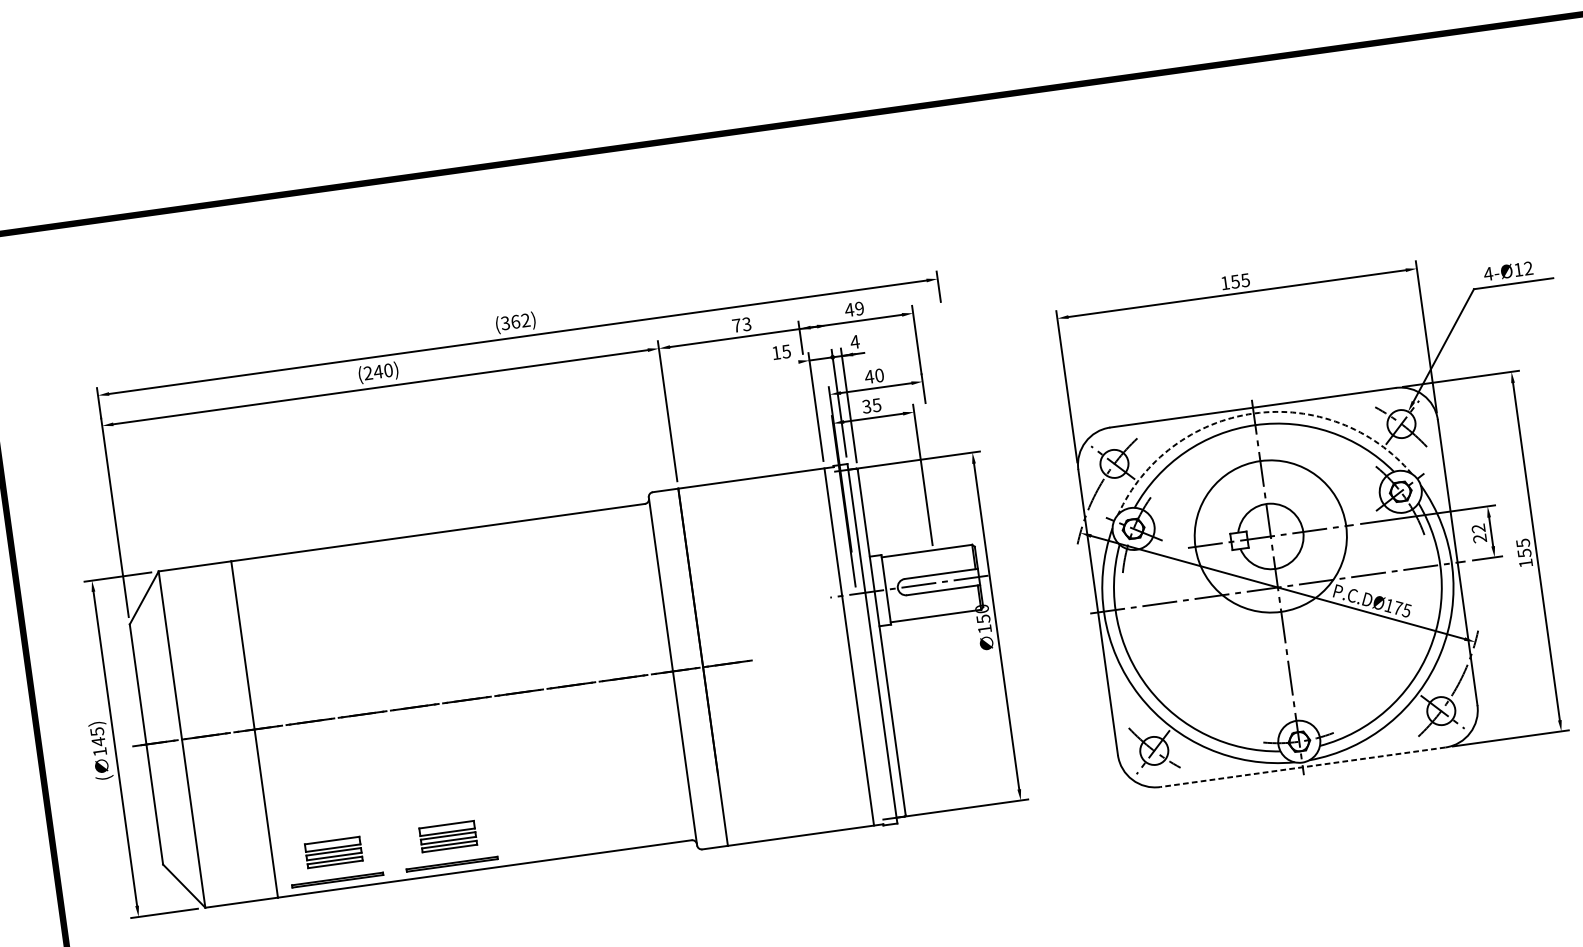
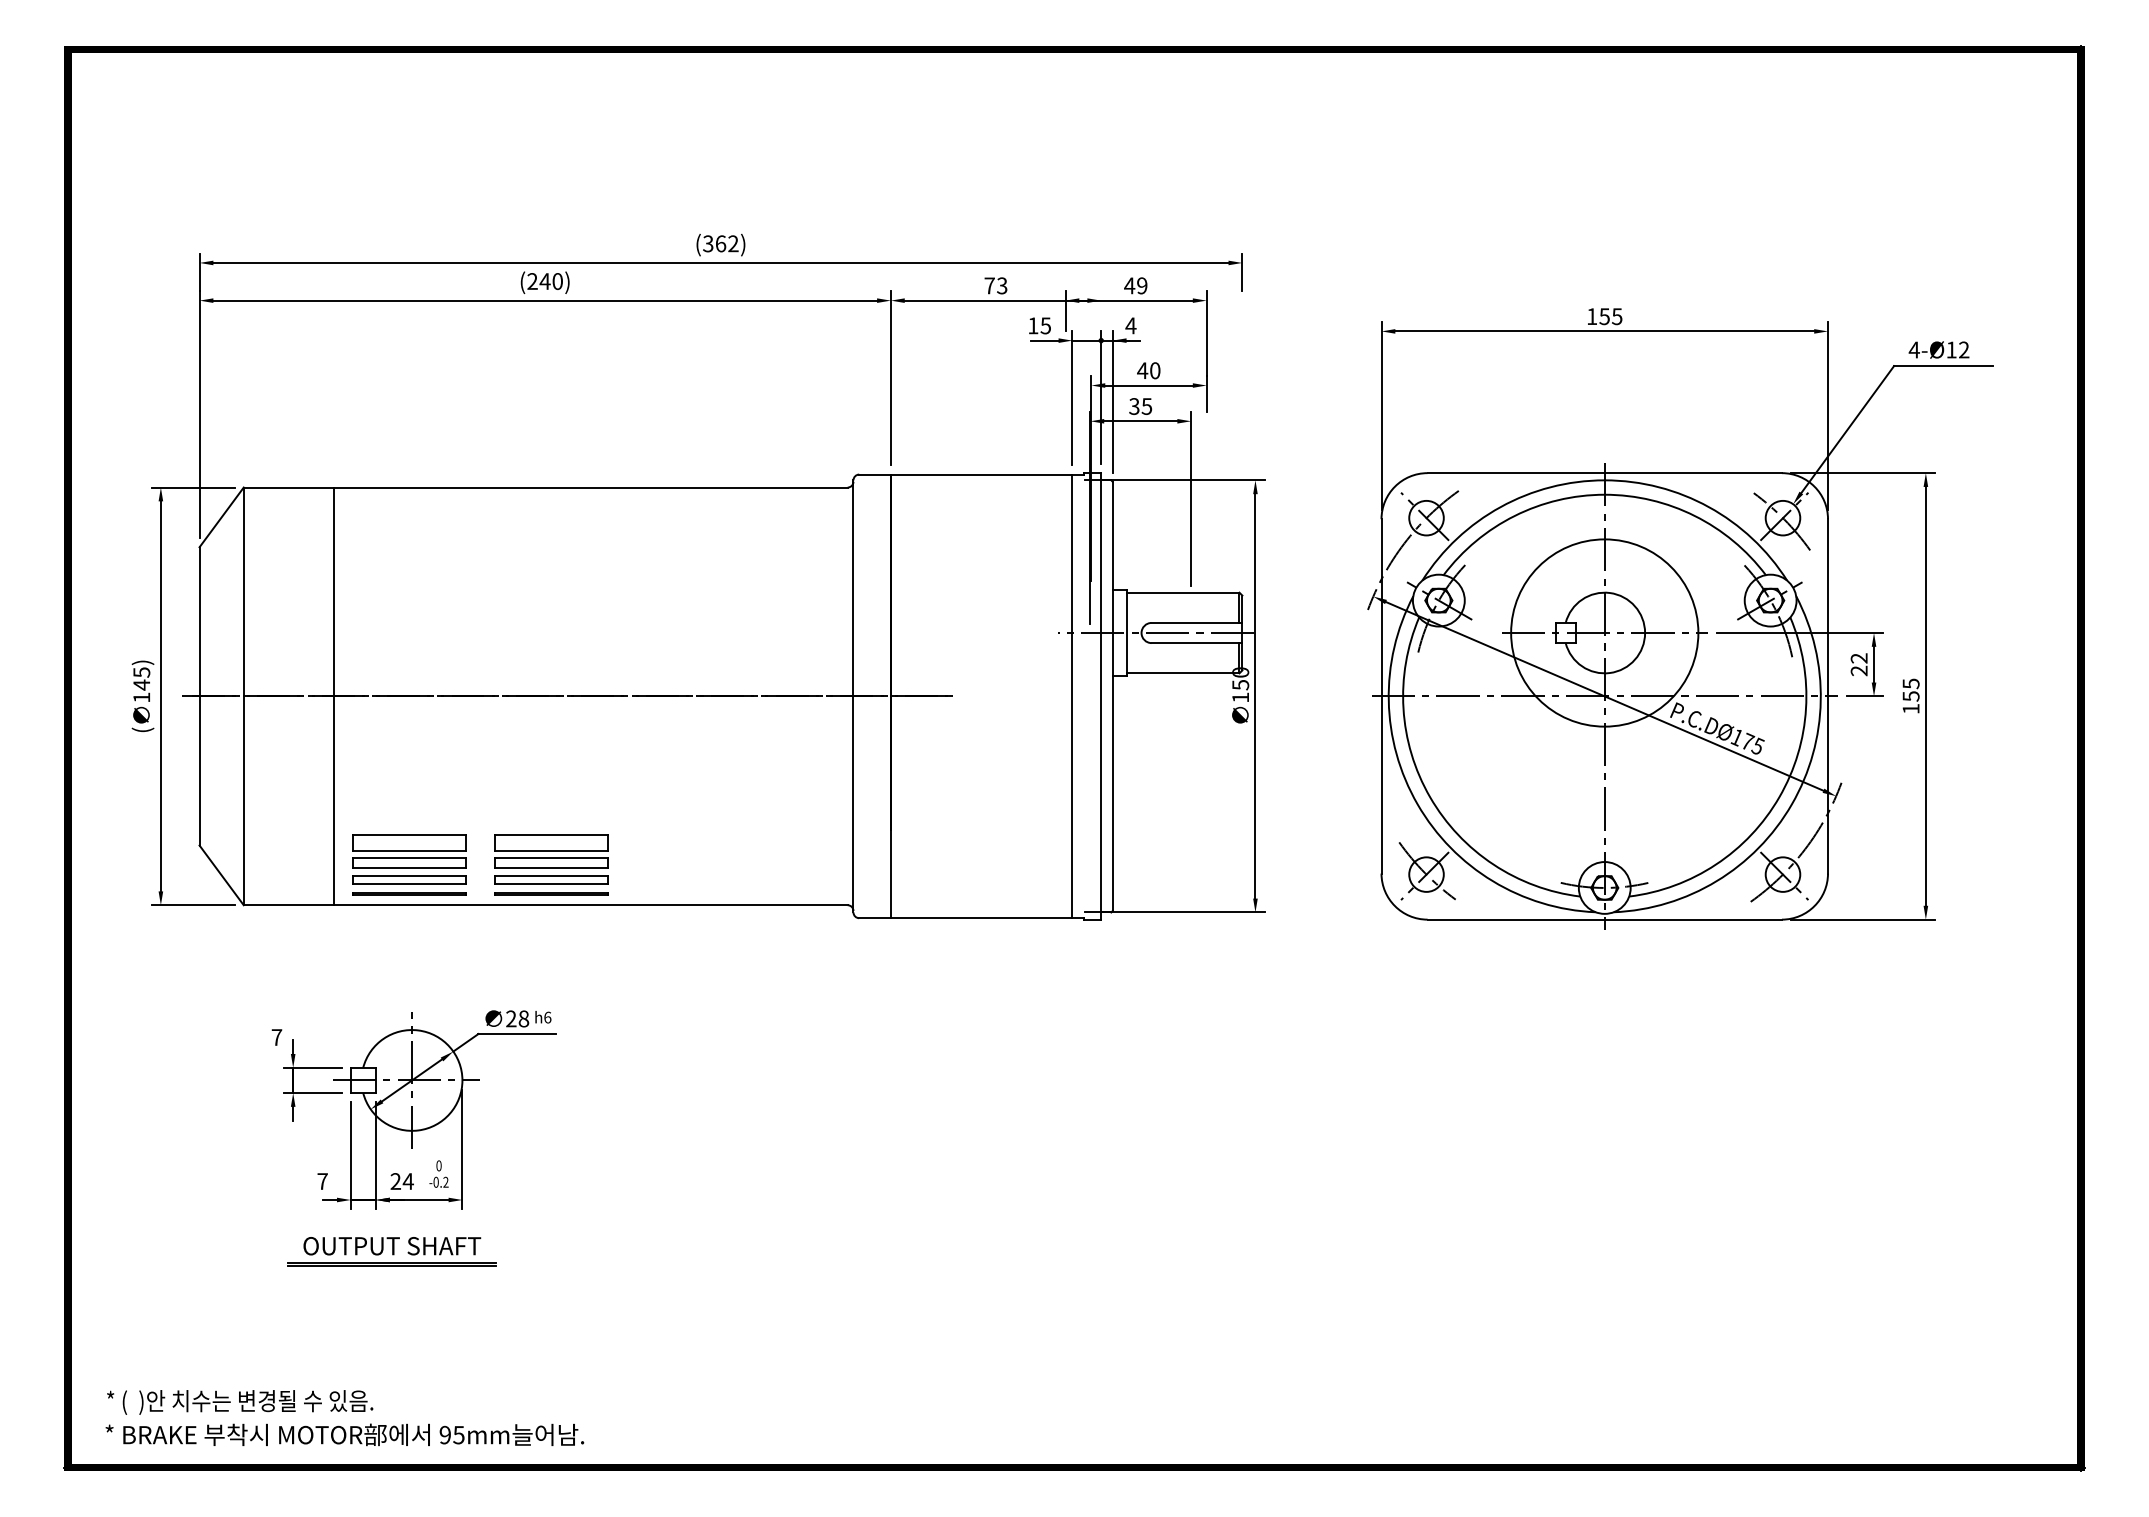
line: (787, 363) -> (1044, 340), added
arc: (1253, 413) -> (1604, 480), dashed -> solid
line: (1302, 767) -> (1604, 919), dashed -> solid
part: (448, 836) -> (551, 859), size x1.67
part: (333, 852) -> (409, 859), size x1.67

